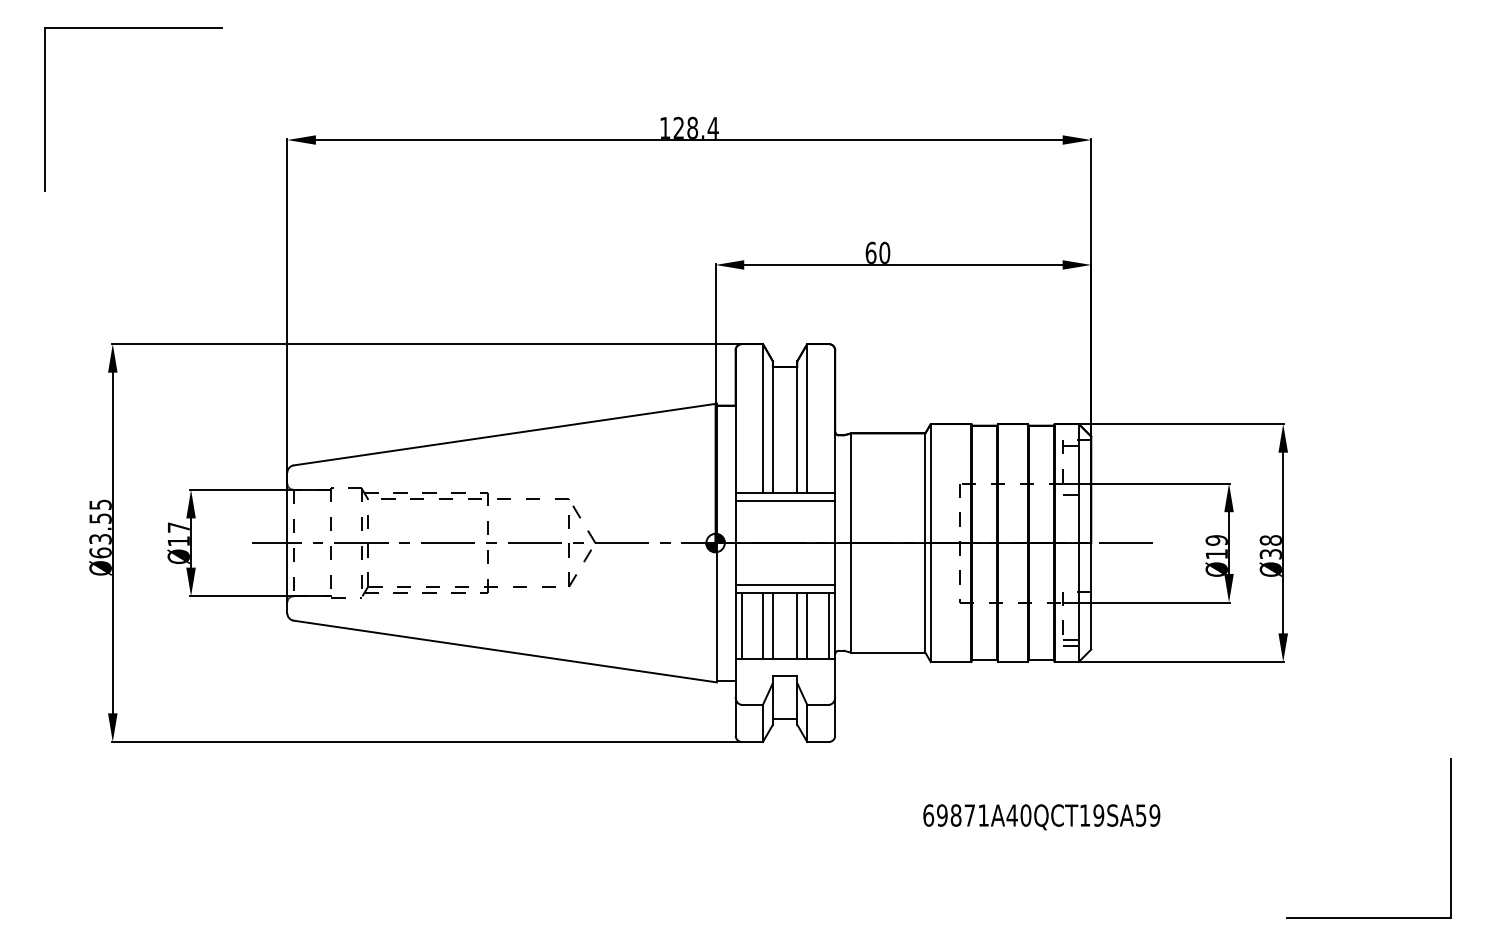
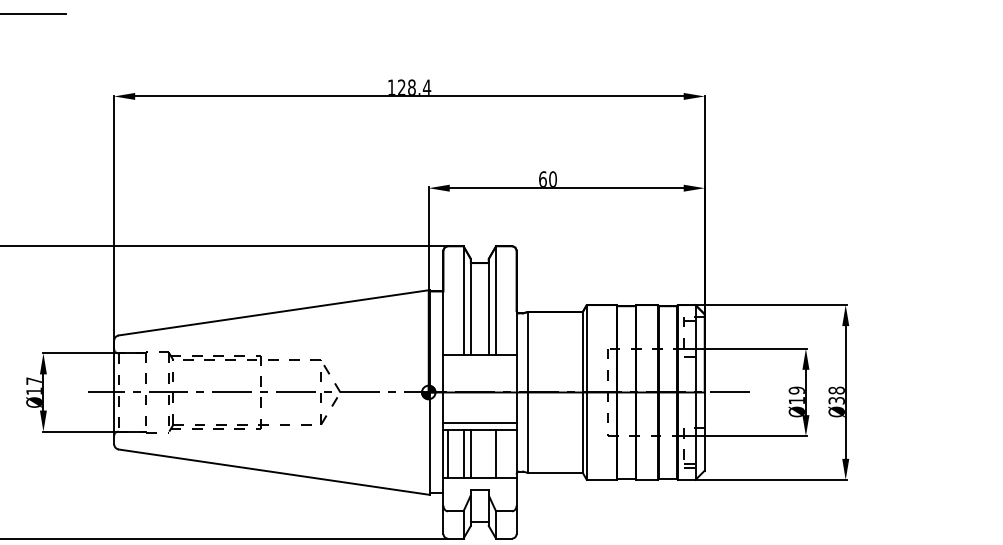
line: (785, 501) -> (480, 361), removed
line: (797, 625) -> (488, 453), removed
line: (828, 625) -> (511, 453), removed

